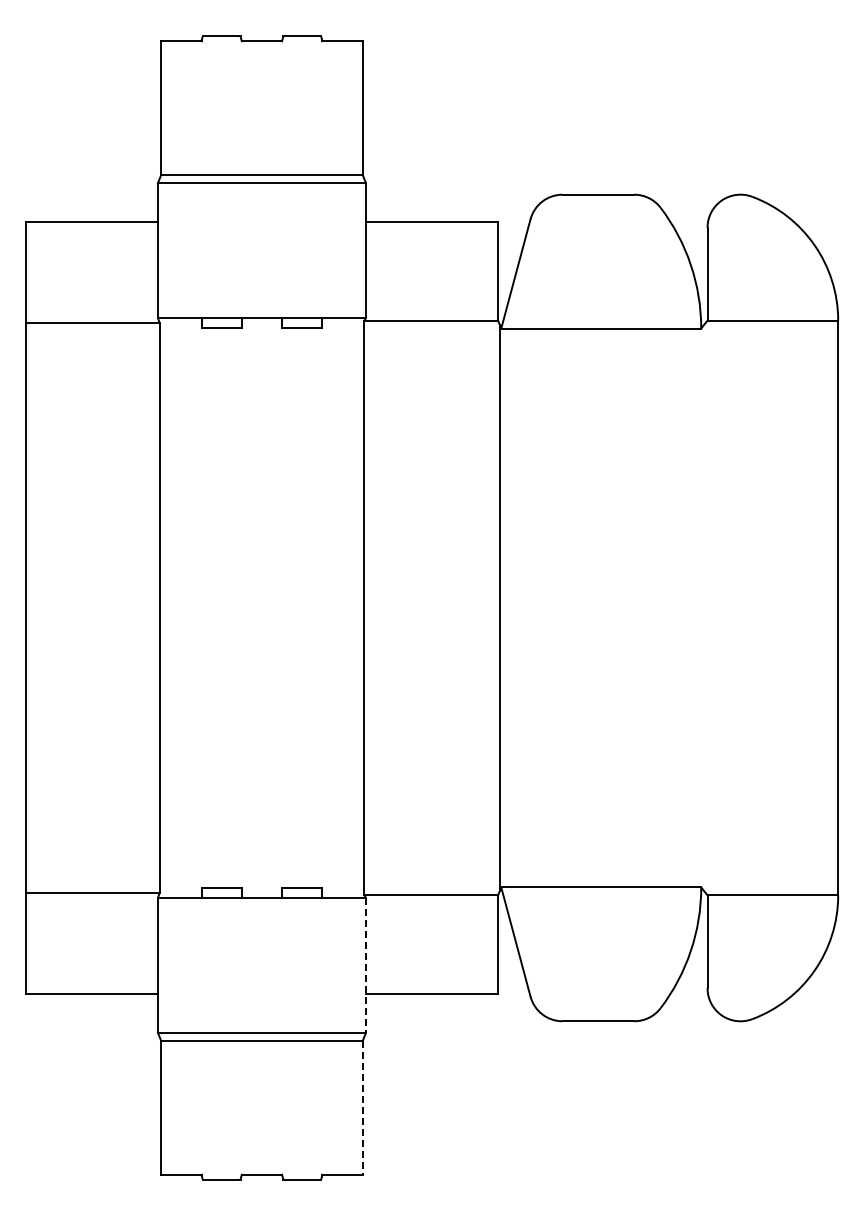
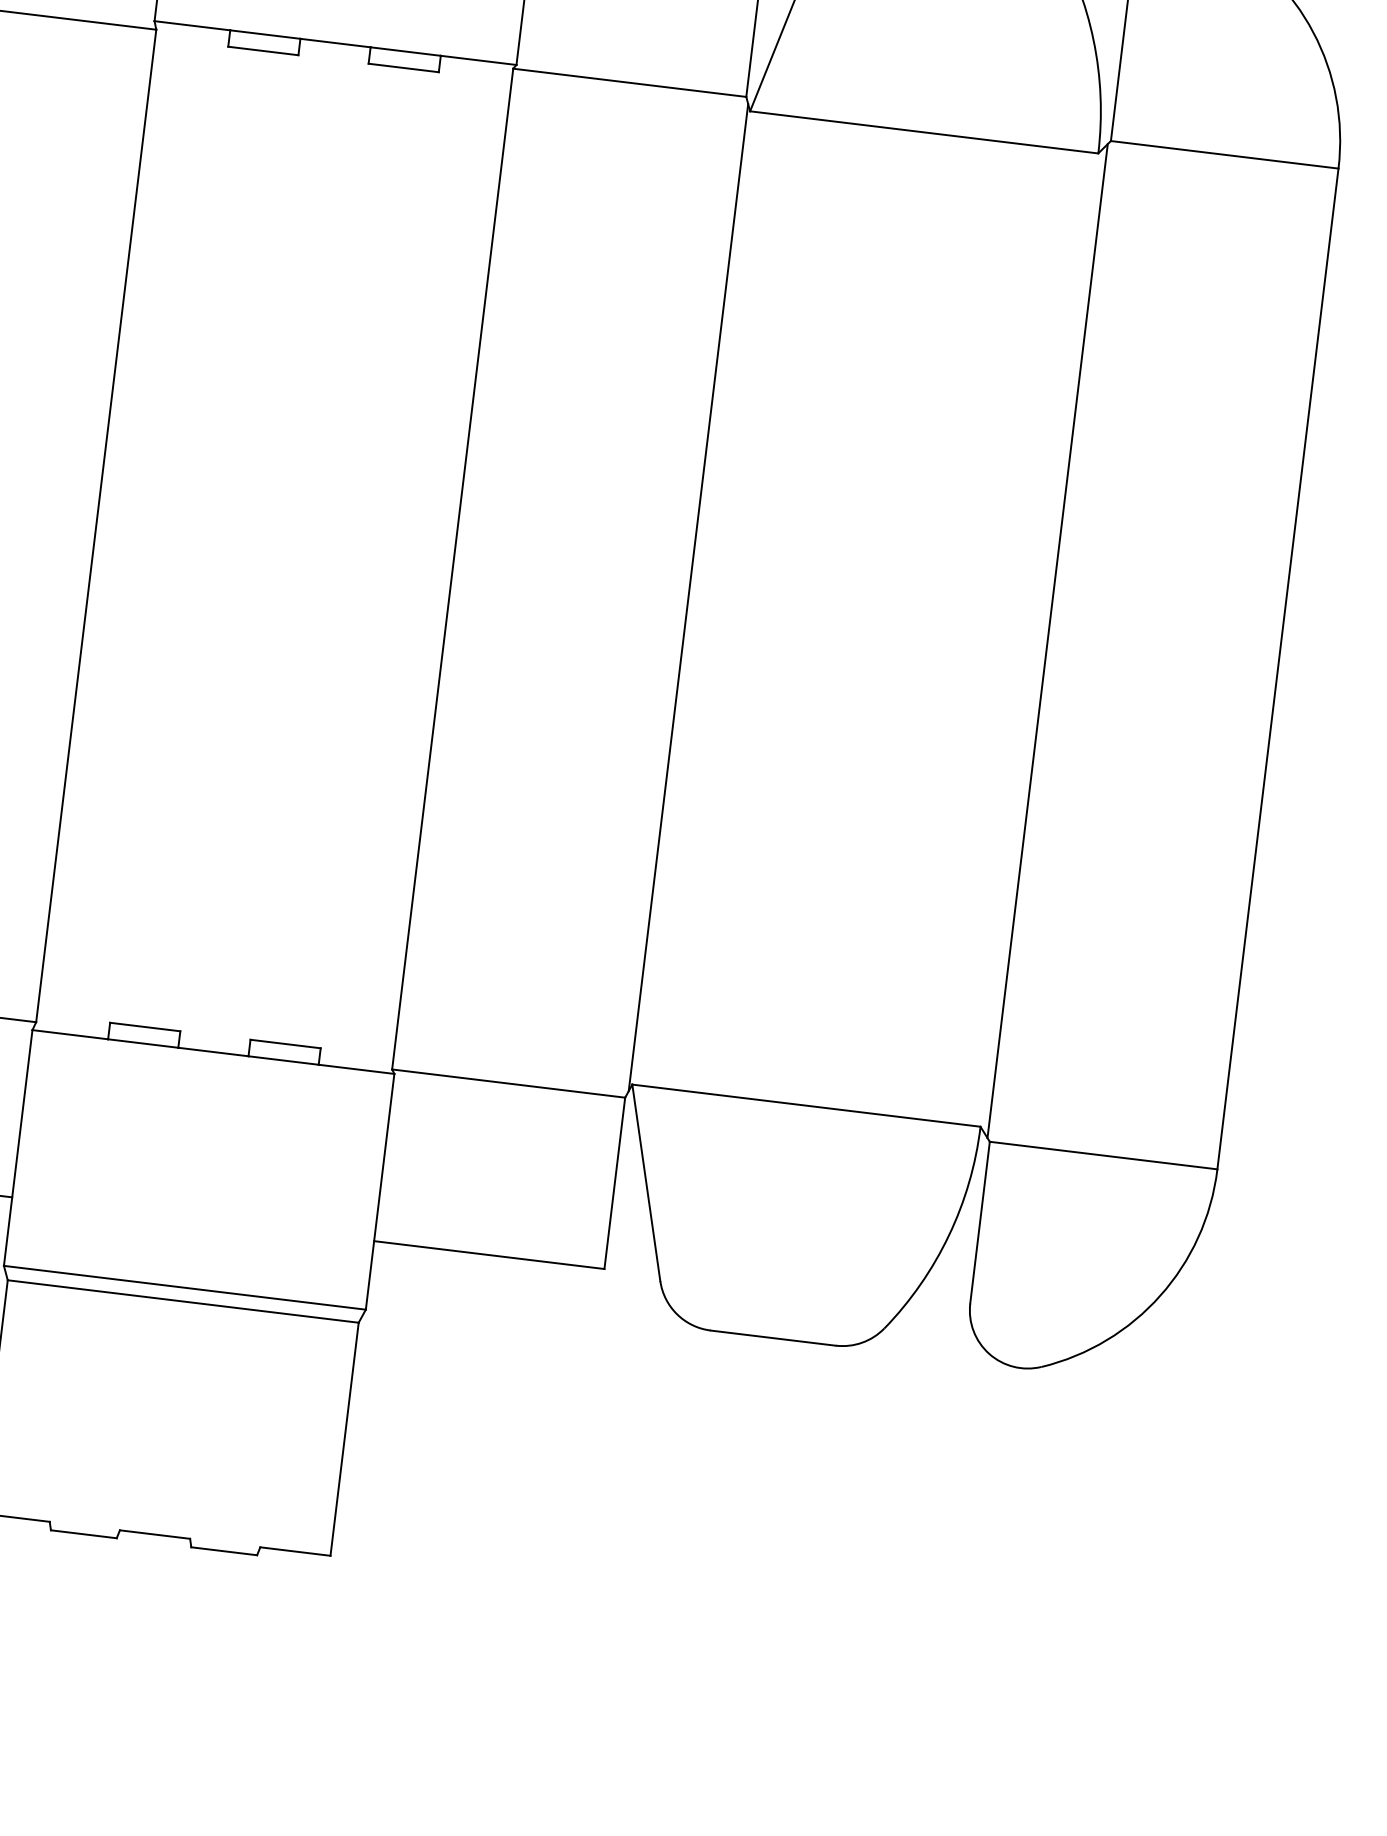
line: (705, 607) -> (1046, 640), added
line: (365, 965) -> (379, 1191), dashed -> solid
line: (362, 1107) -> (344, 1438), dashed -> solid

